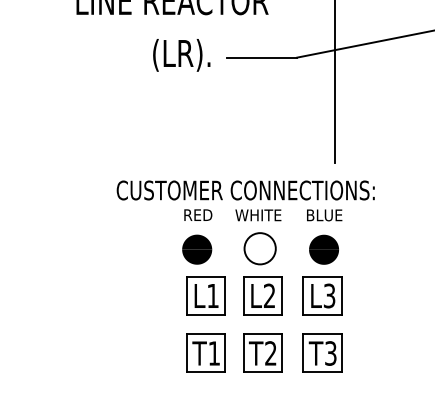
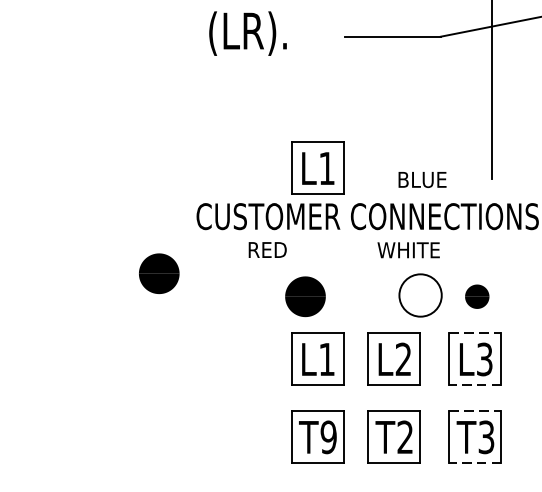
text: (181, 55) -> (247, 33), moved
part: (205, 154) -> (316, 167), added
text: (198, 214) -> (268, 249), moved
text: (258, 215) -> (408, 250), moved
text: (324, 215) -> (422, 180), moved
part: (89, 232) -> (159, 273), added
circle: (259, 248) -> (419, 295), moved
part: (323, 249) -> (476, 296), size x0.6
line: (323, 276) -> (476, 333), solid -> dashed
line: (322, 314) -> (475, 384), solid -> dashed
line: (323, 334) -> (476, 411), solid -> dashed
text: (214, 353) -> (328, 437), T1 -> T9
line: (322, 372) -> (475, 463), solid -> dashed

